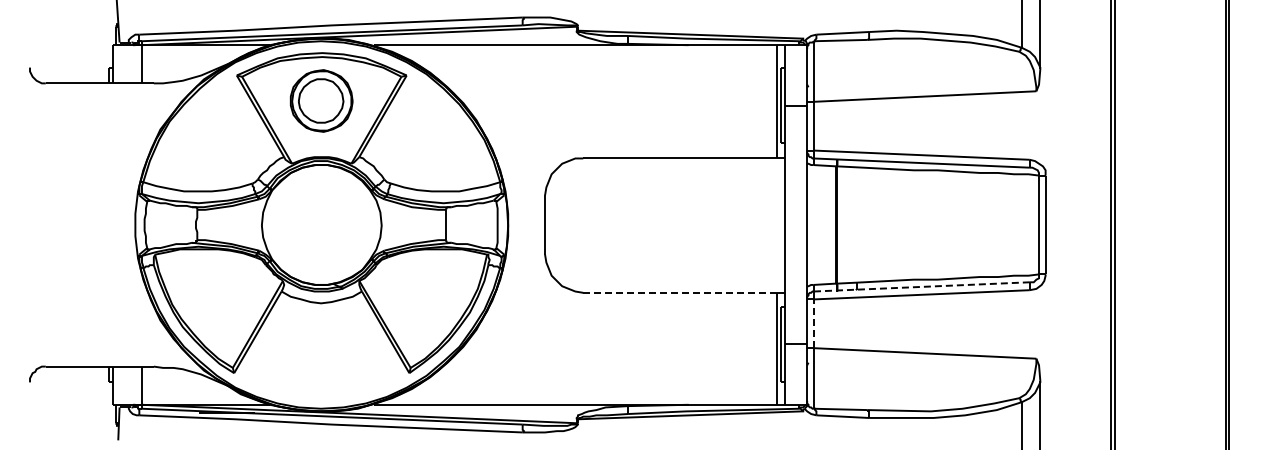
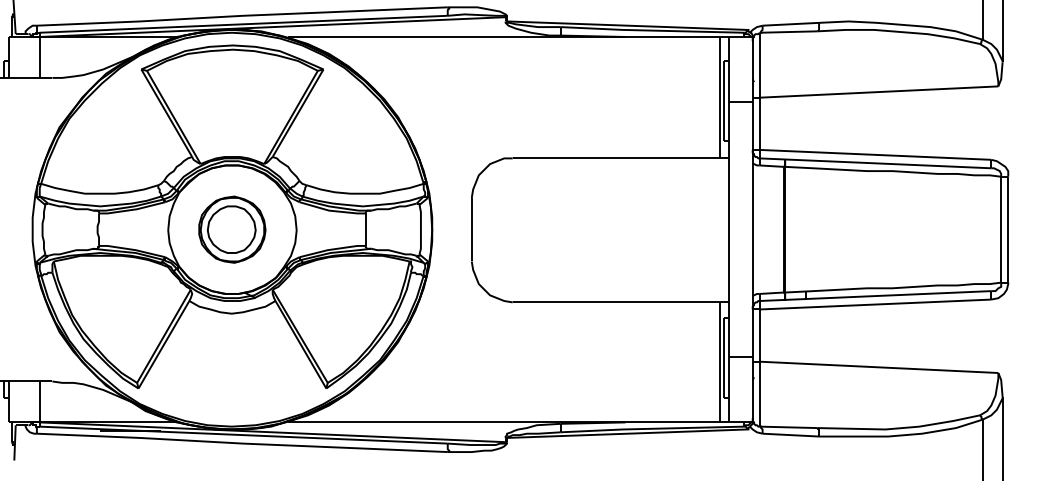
part: (321, 100) -> (232, 229), moved
line: (921, 286) -> (875, 295), dashed -> solid
line: (680, 292) -> (616, 302), dashed -> solid
line: (813, 323) -> (759, 335), dashed -> solid

